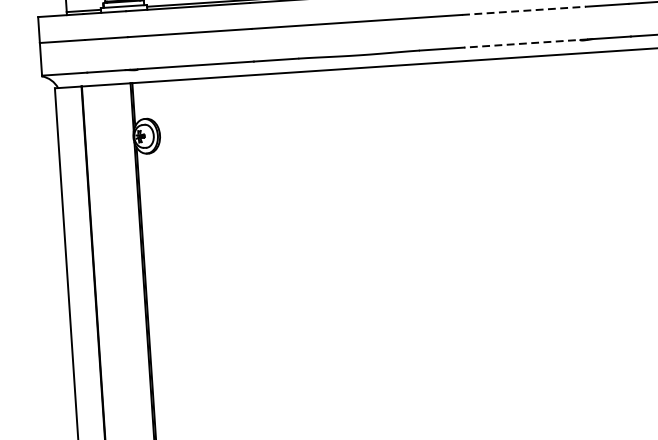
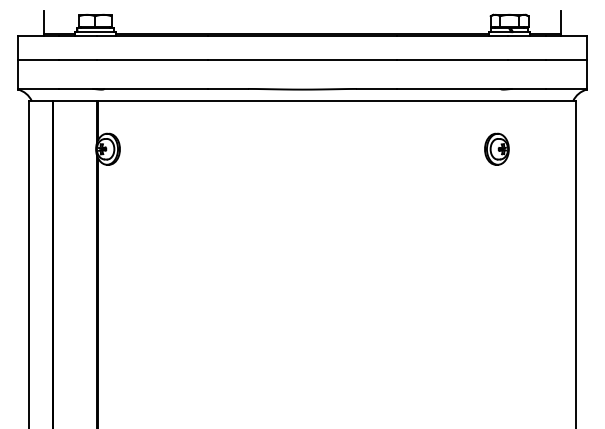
line: (524, 10) -> (452, 59), dashed -> solid
line: (526, 42) -> (452, 88), dashed -> solid
part: (579, 106) -> (496, 148), added

